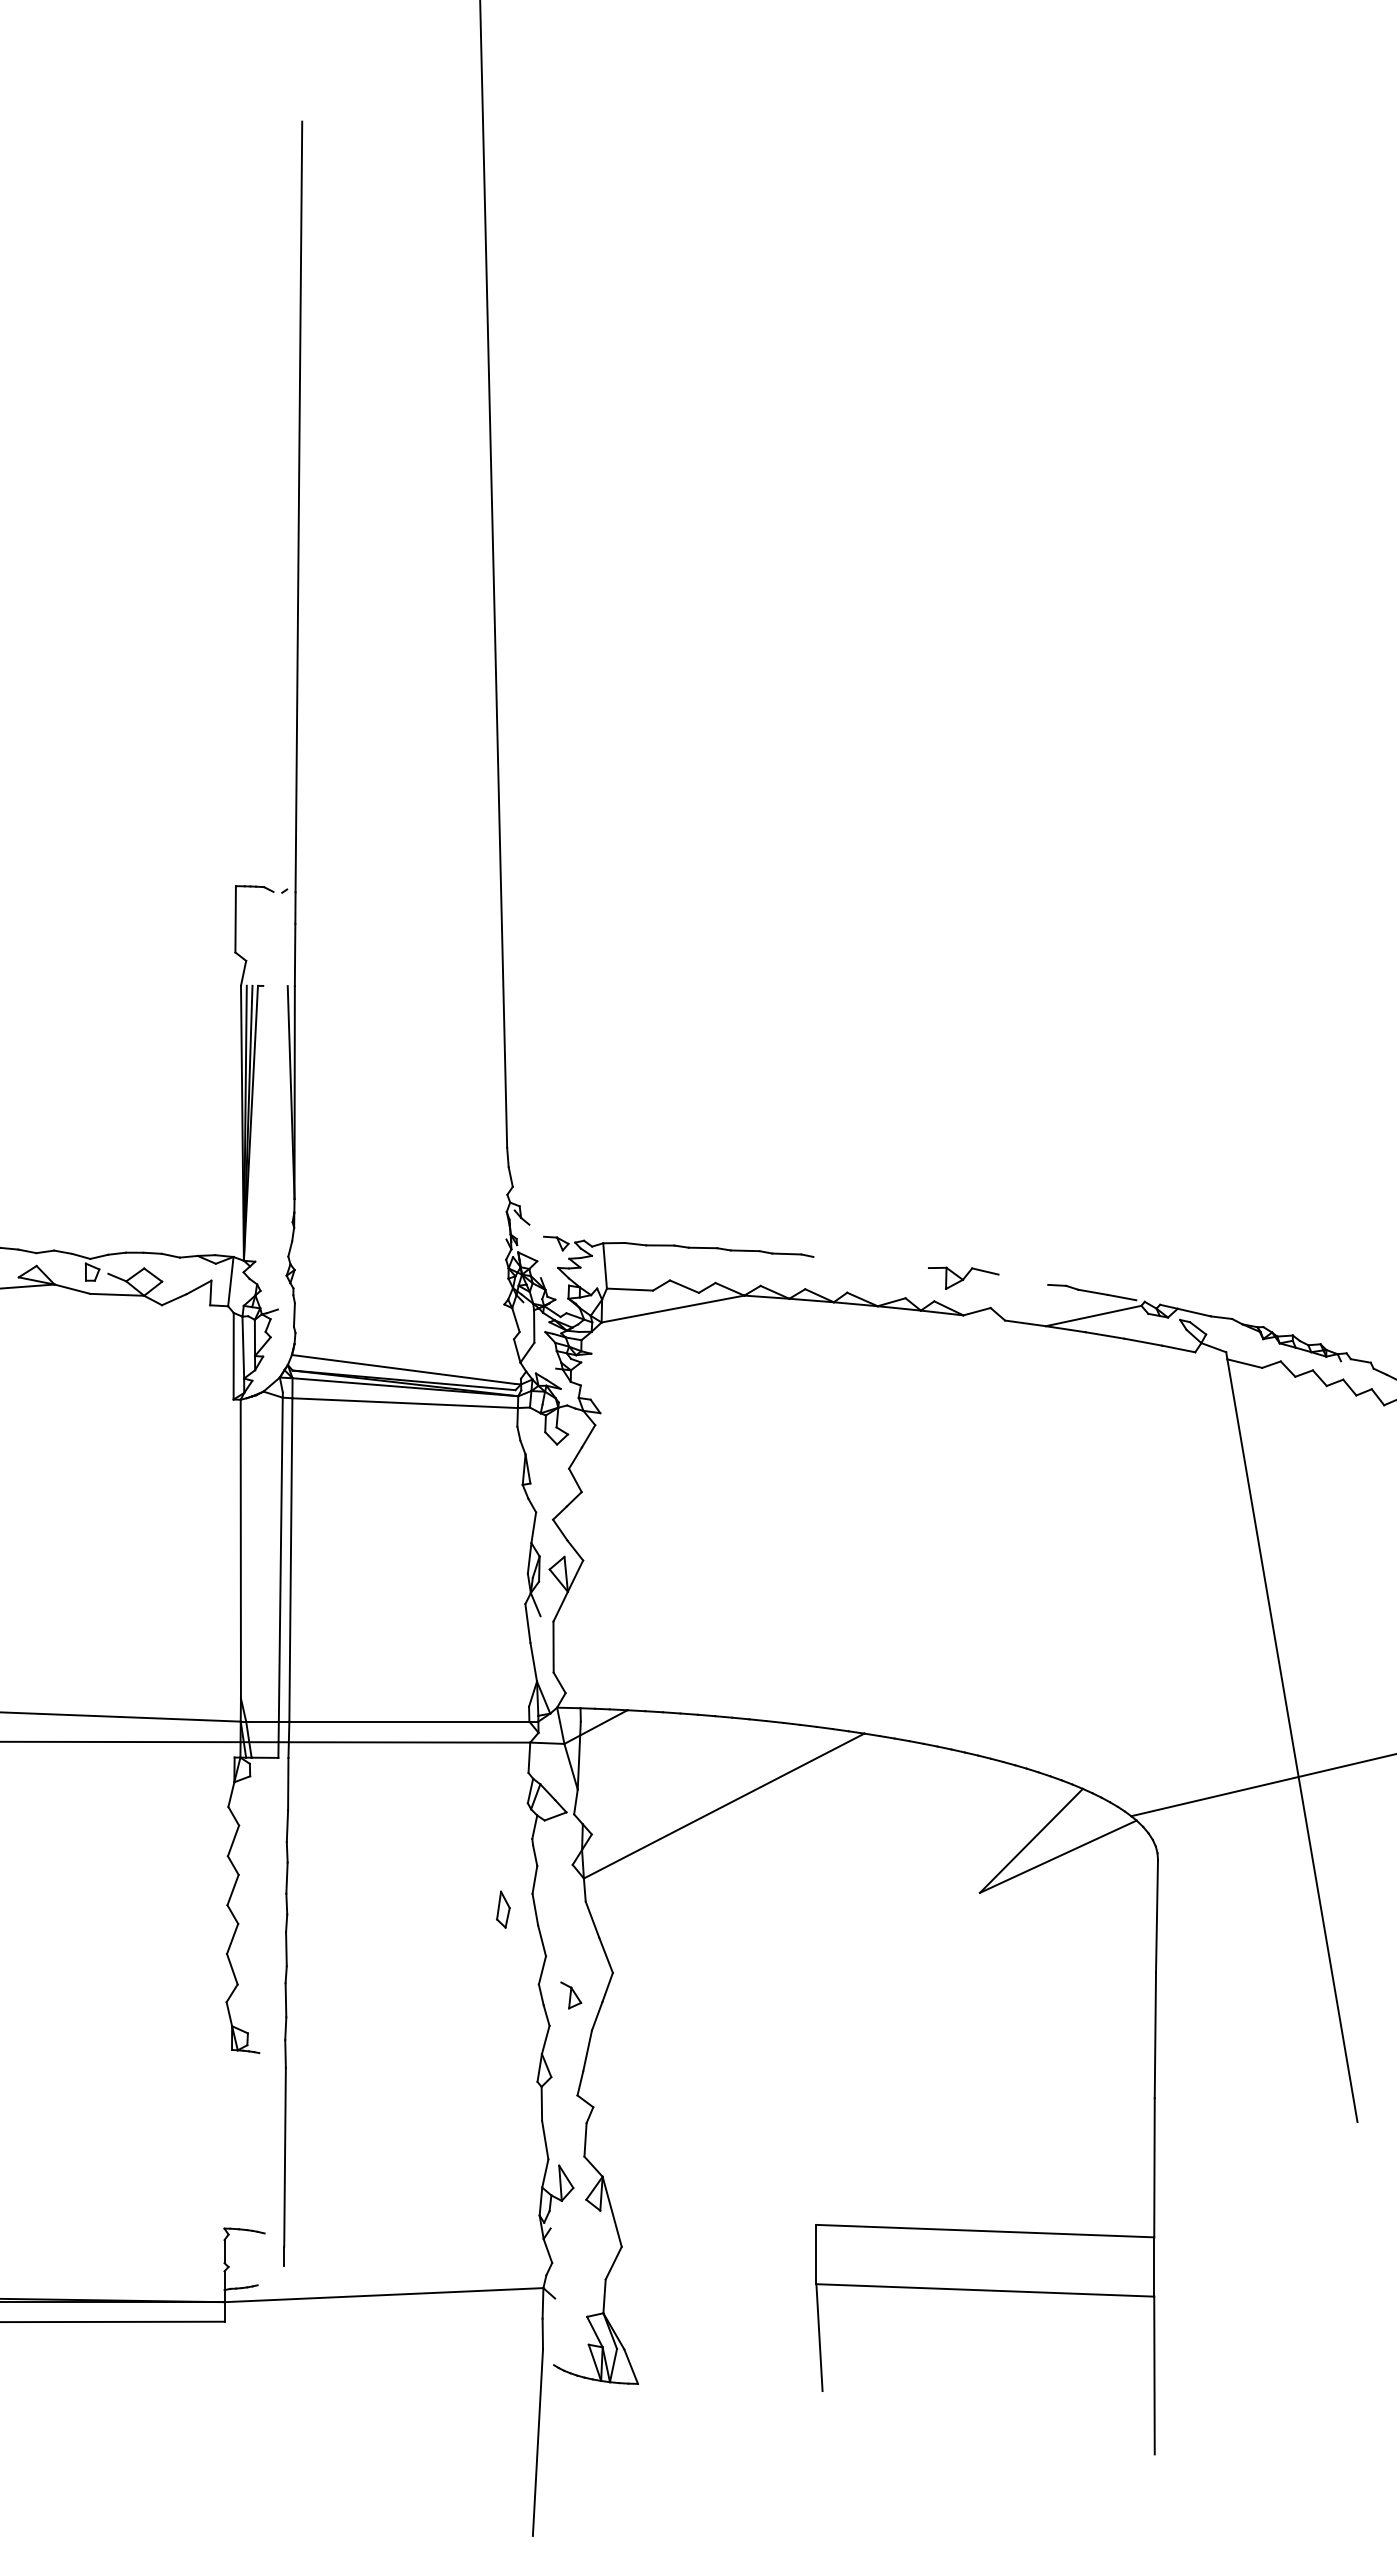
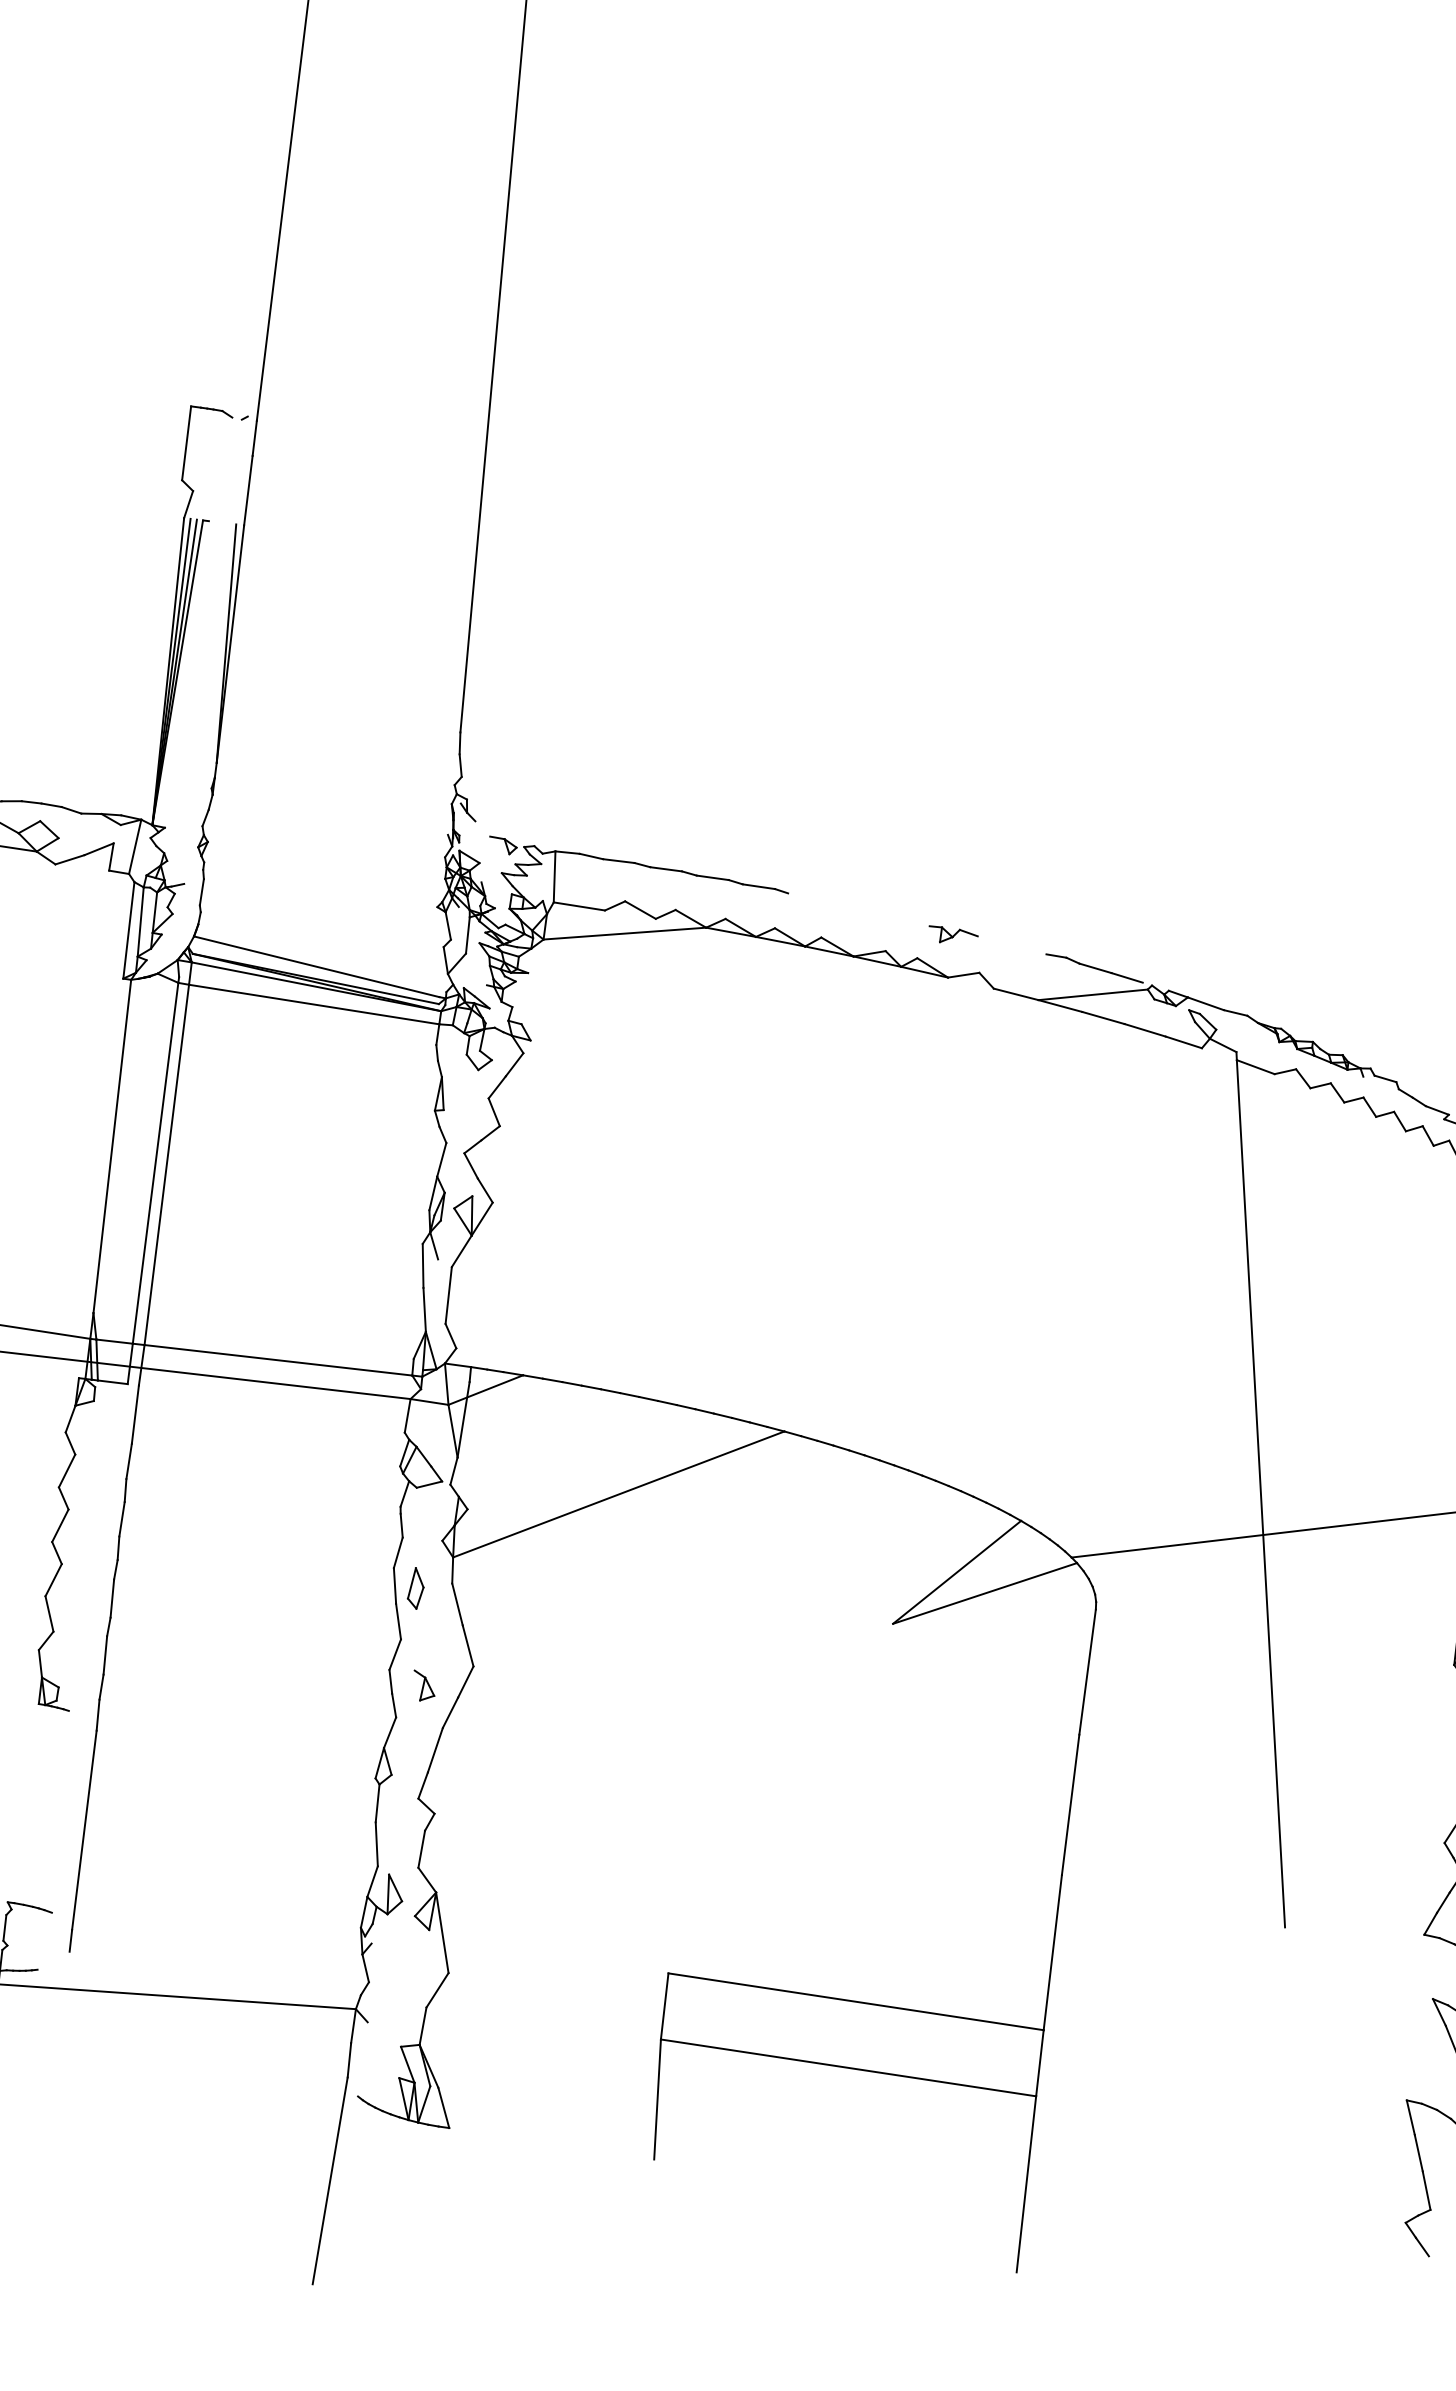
part: (963, 1277) -> (952, 935), size x0.62
part: (503, 1909) -> (416, 1588), moved

